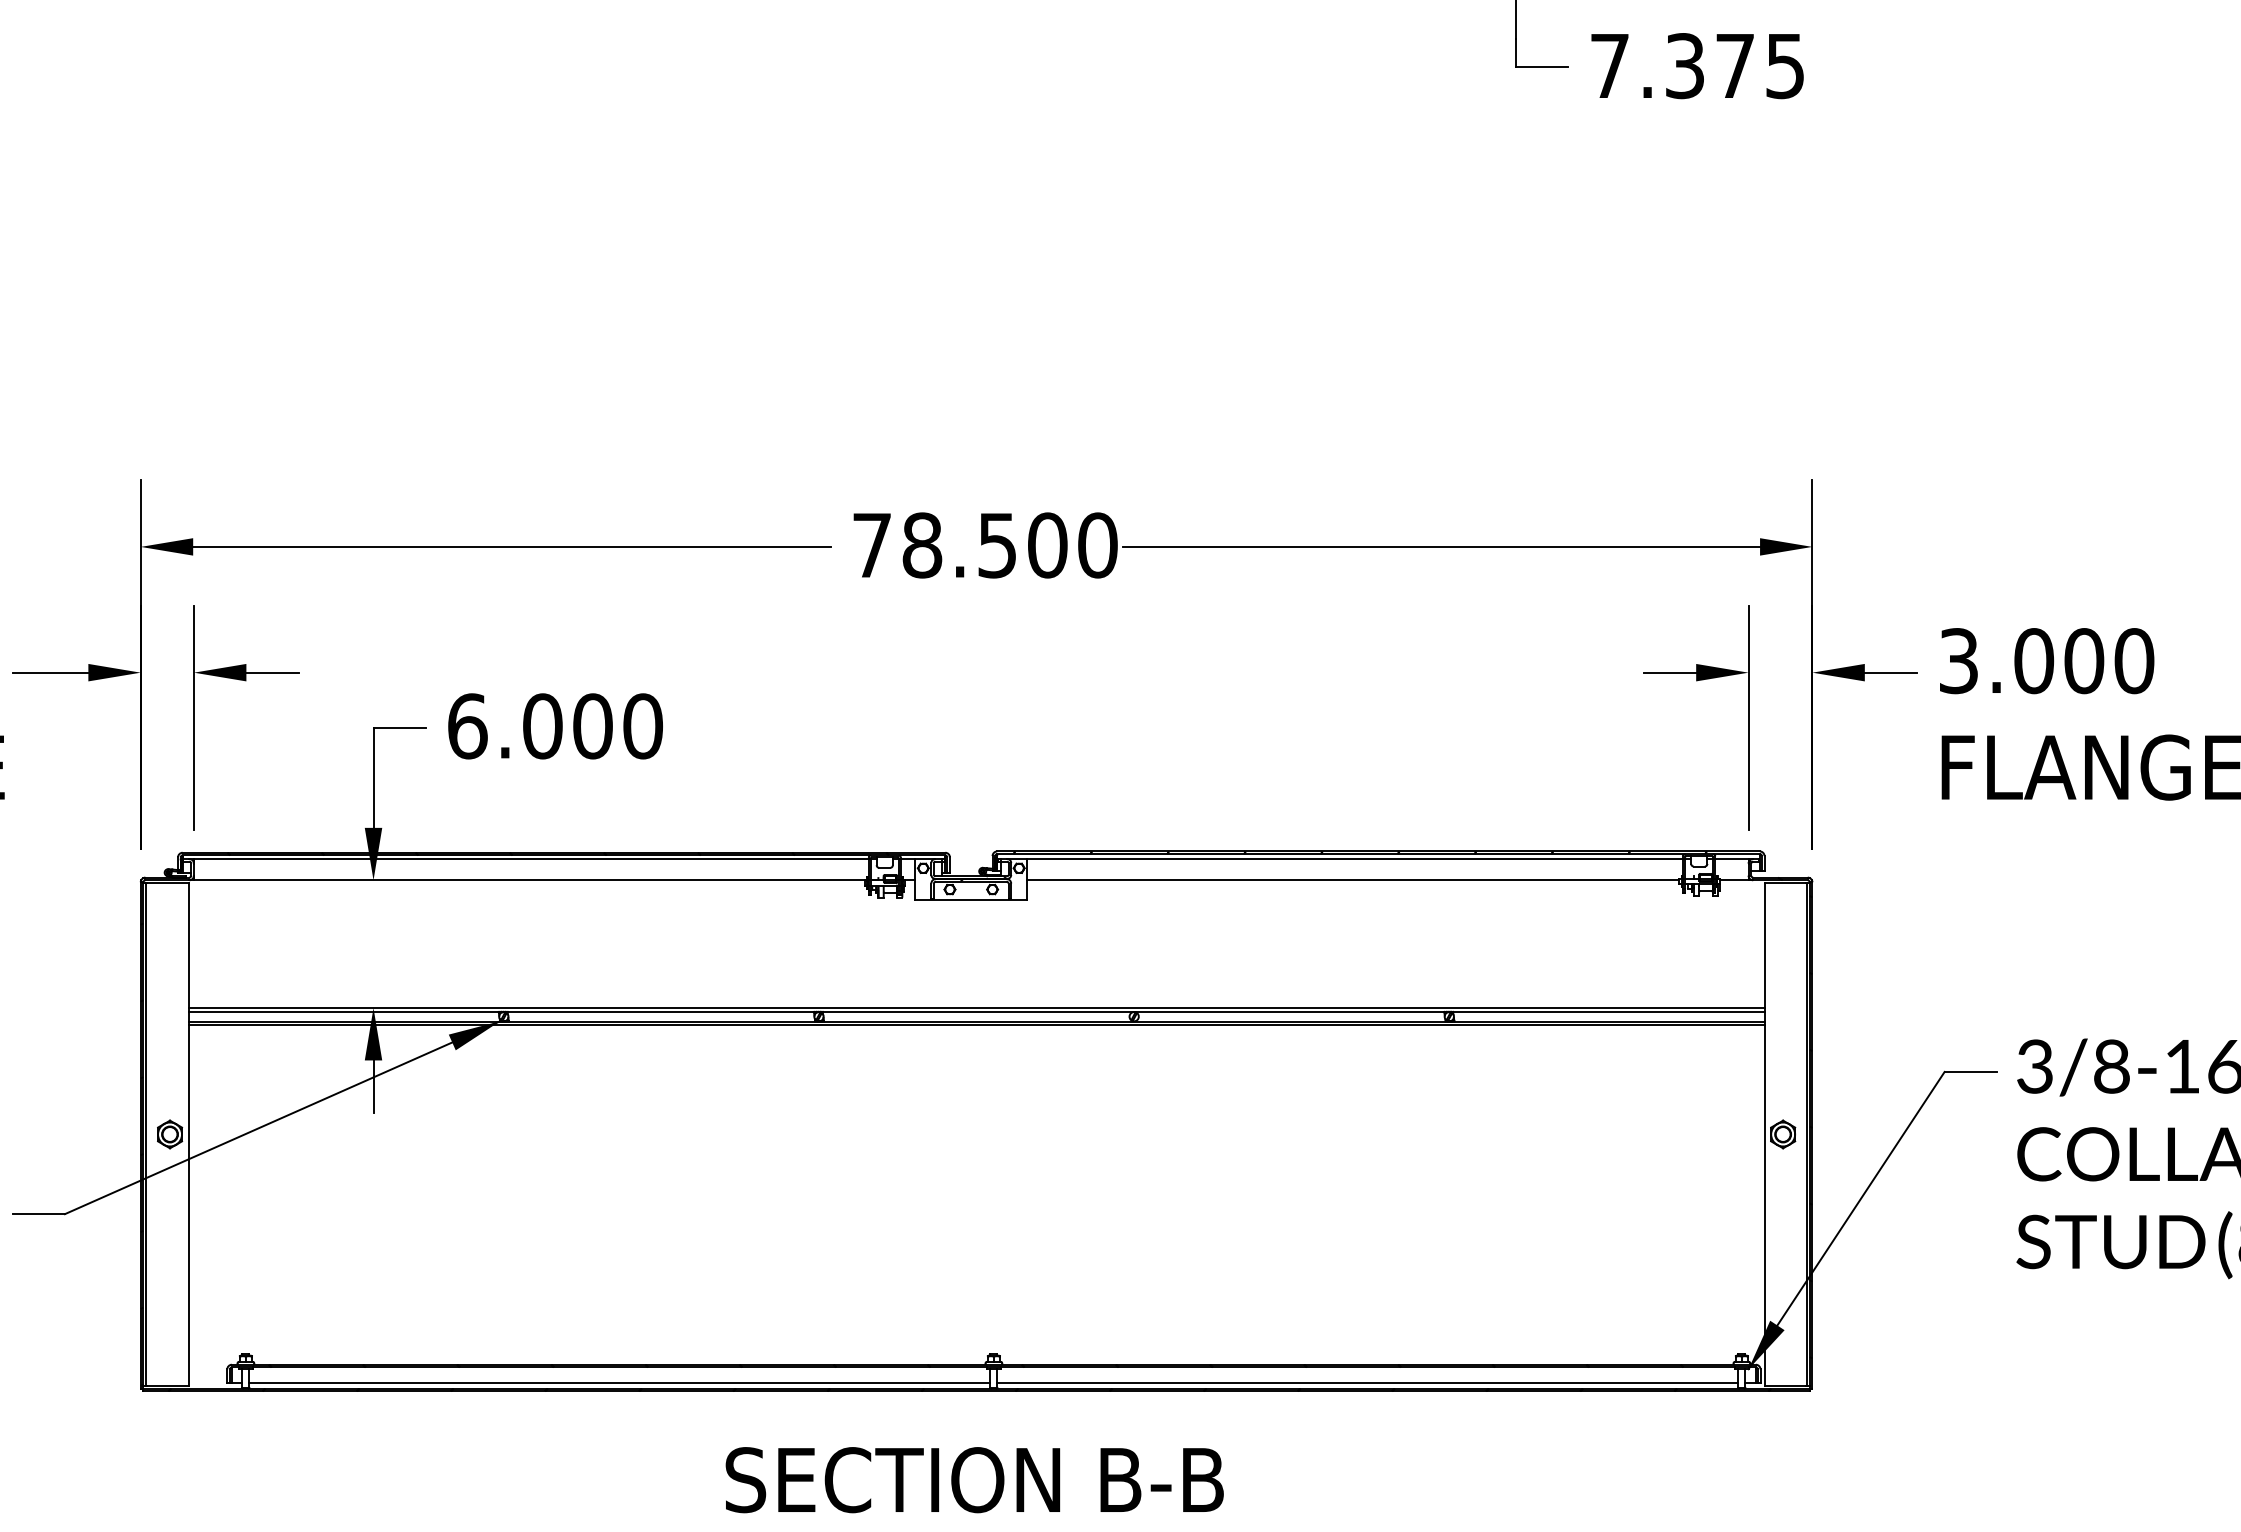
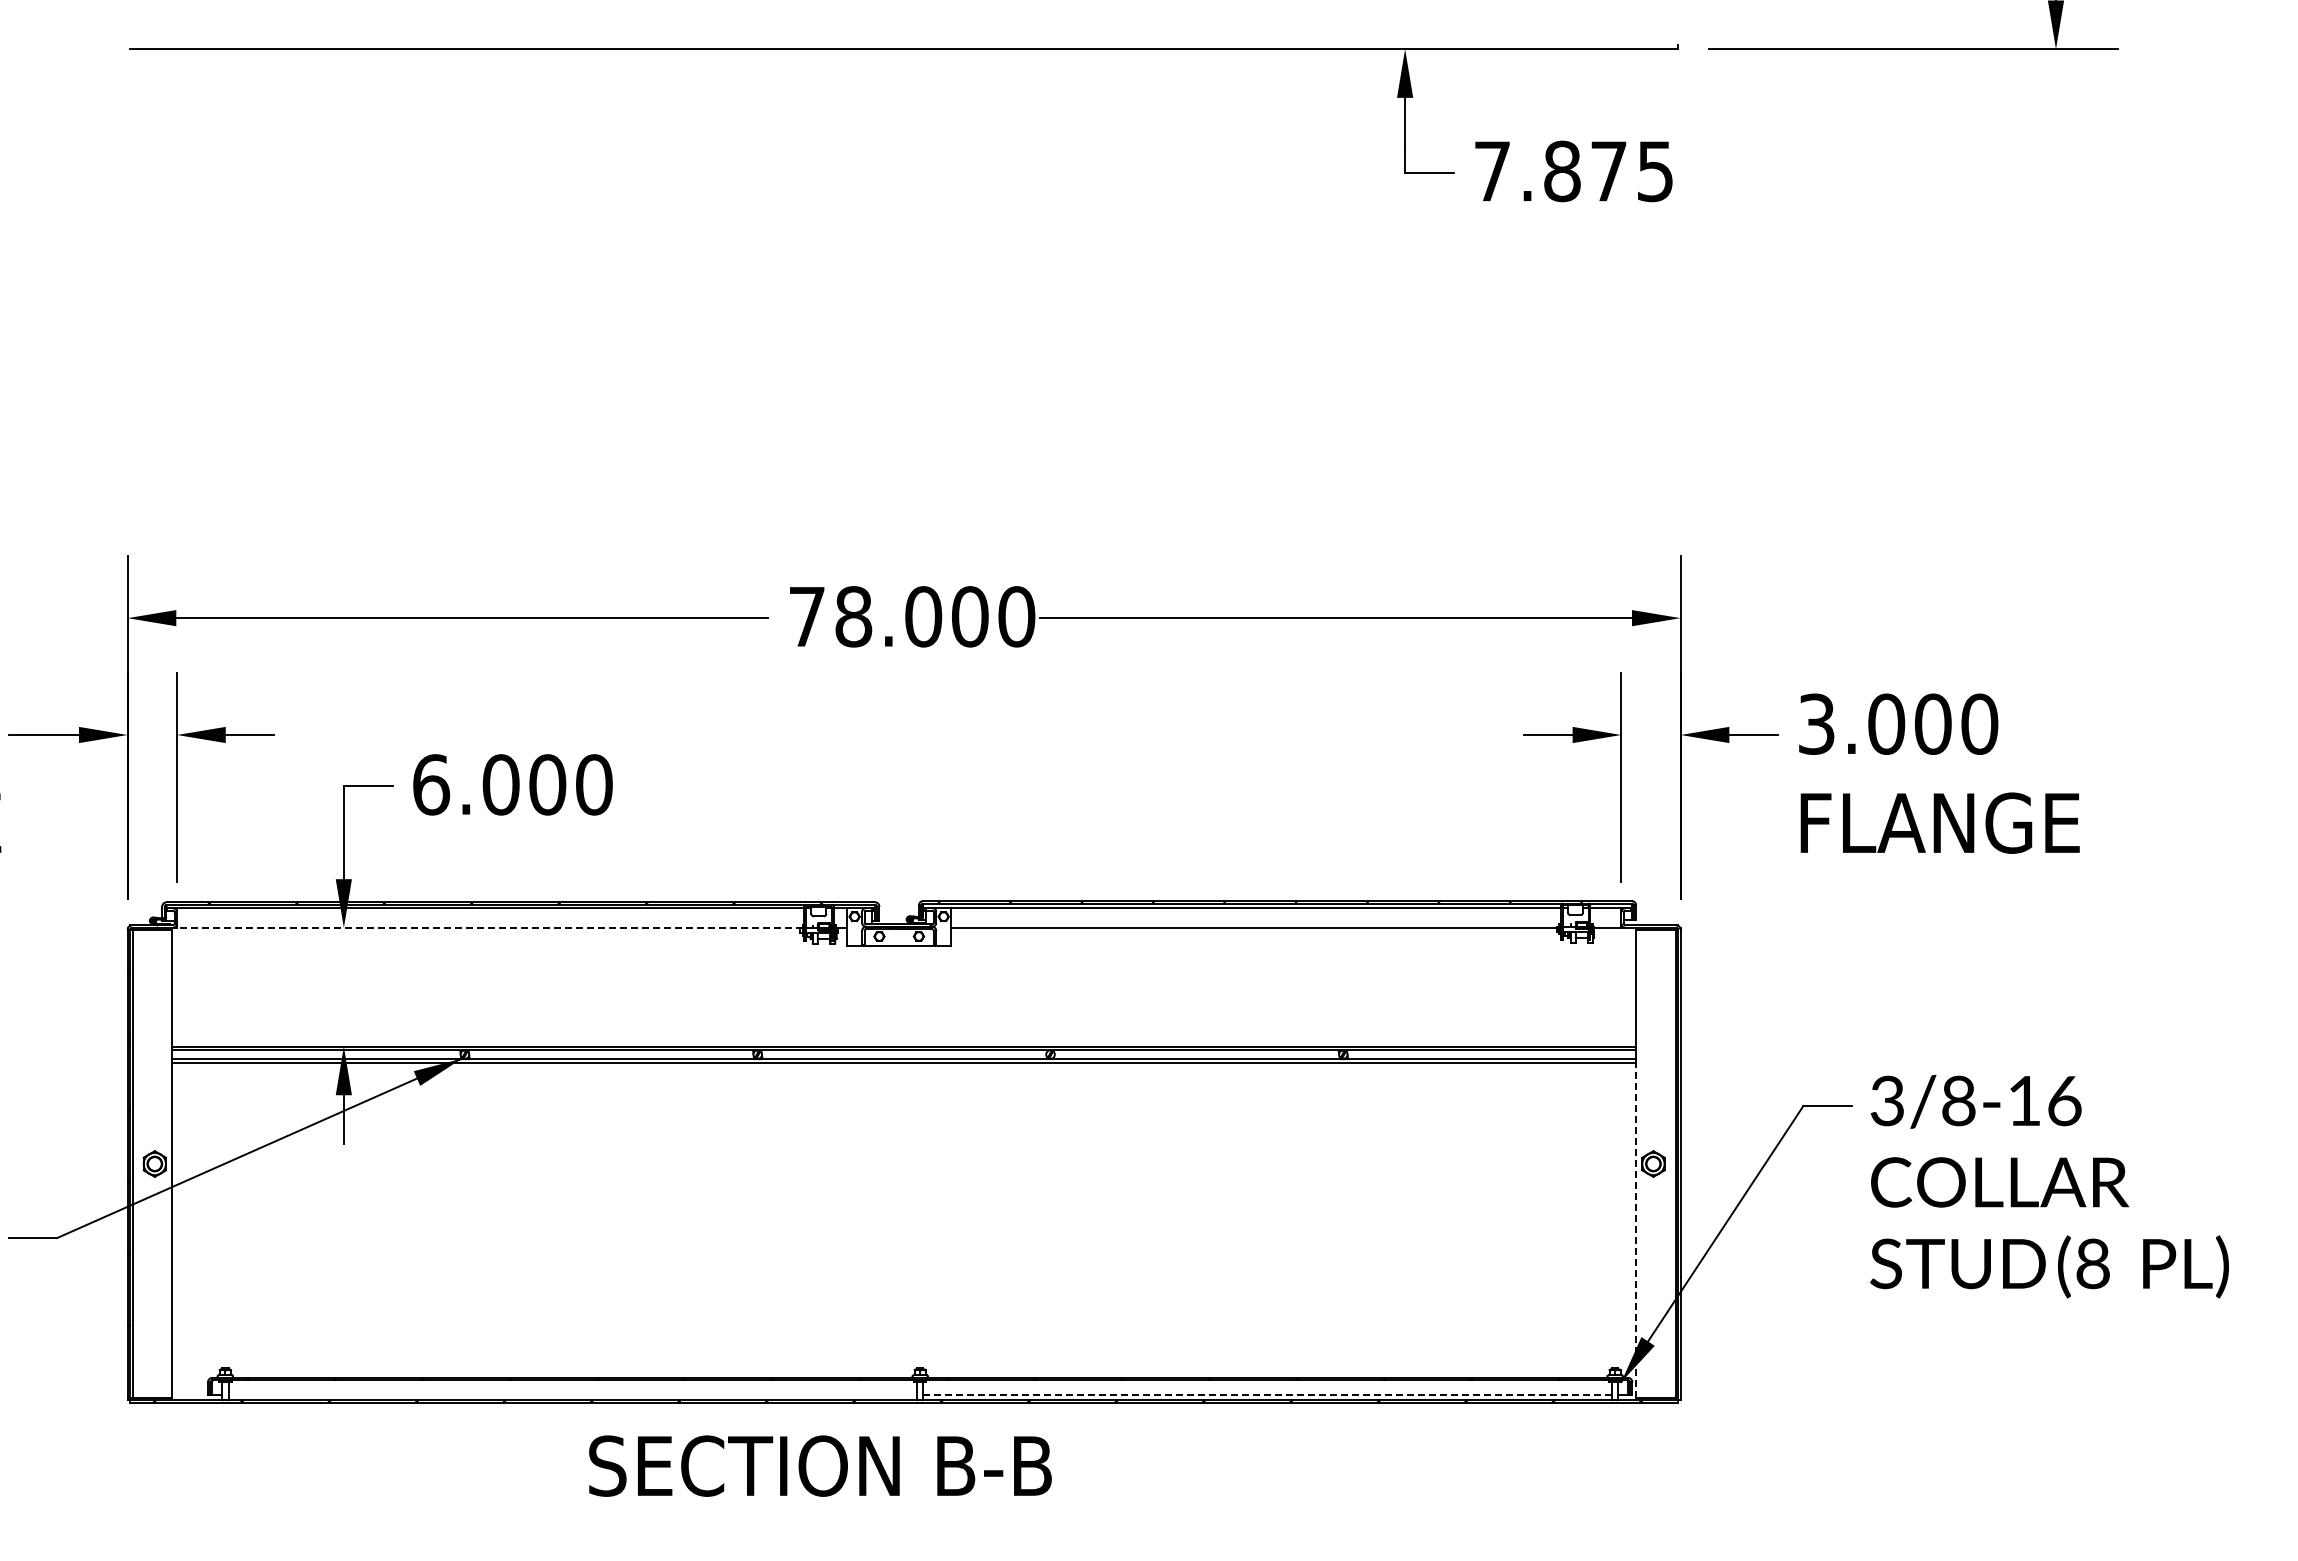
text: (1685, 66) -> (1562, 171), 7.375 -> 7.875
text: (997, 545) -> (923, 616), 78.500 -> 78.000
line: (530, 879) -> (489, 927), solid -> dashed
hatch: (1781, 1110) -> (1651, 1141), removed
line: (1764, 1206) -> (1636, 1230), solid -> dashed
line: (619, 1383) -> (572, 1395), removed
line: (1368, 1383) -> (1268, 1395), solid -> dashed
text: (974, 1479) -> (820, 1465), moved

